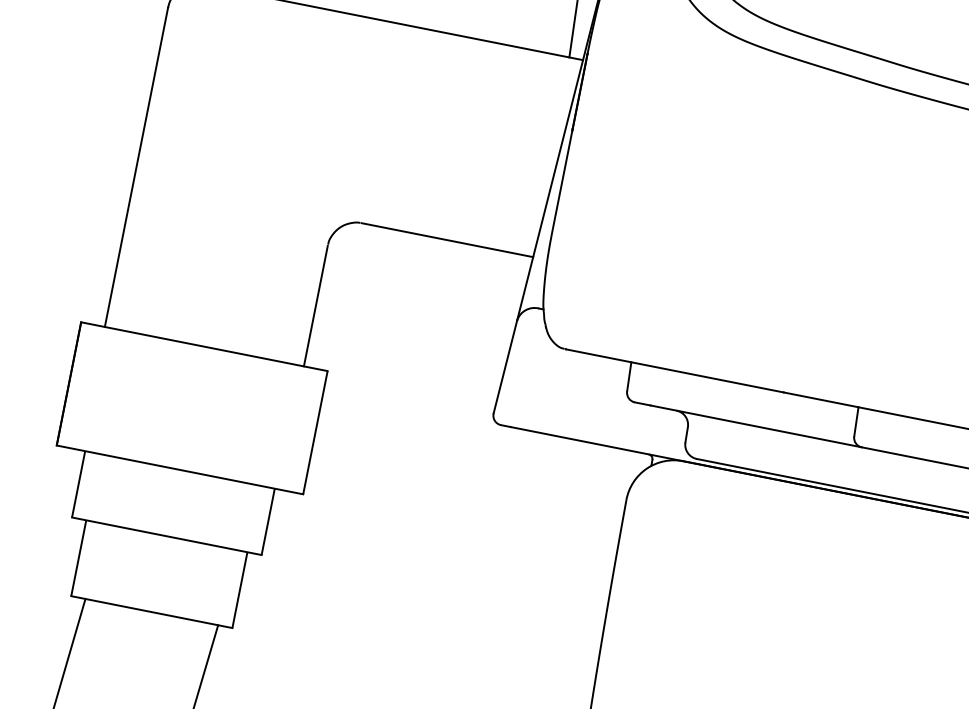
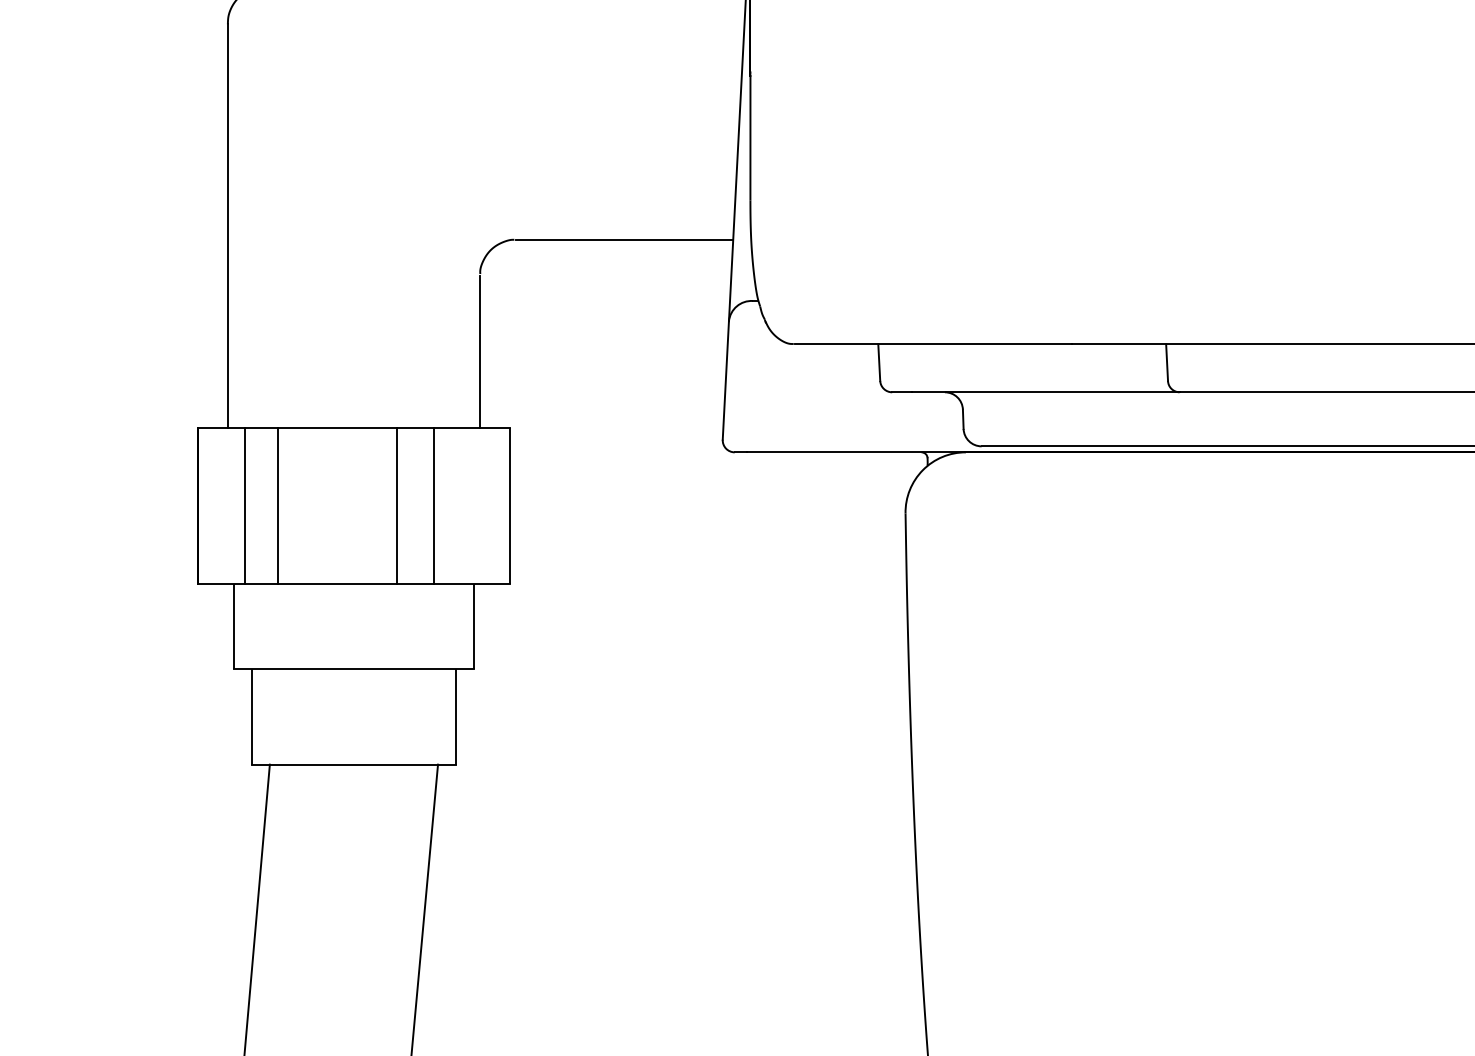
line: (106, 391) -> (245, 506), added
line: (131, 396) -> (277, 506), added
line: (225, 415) -> (396, 506), added
line: (254, 420) -> (433, 506), added

